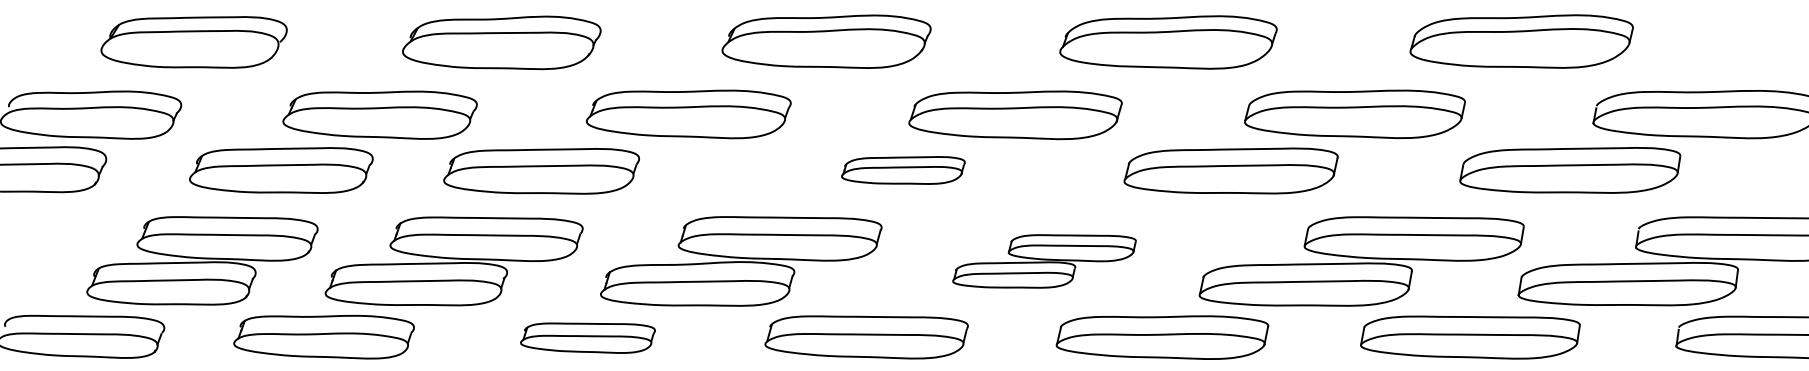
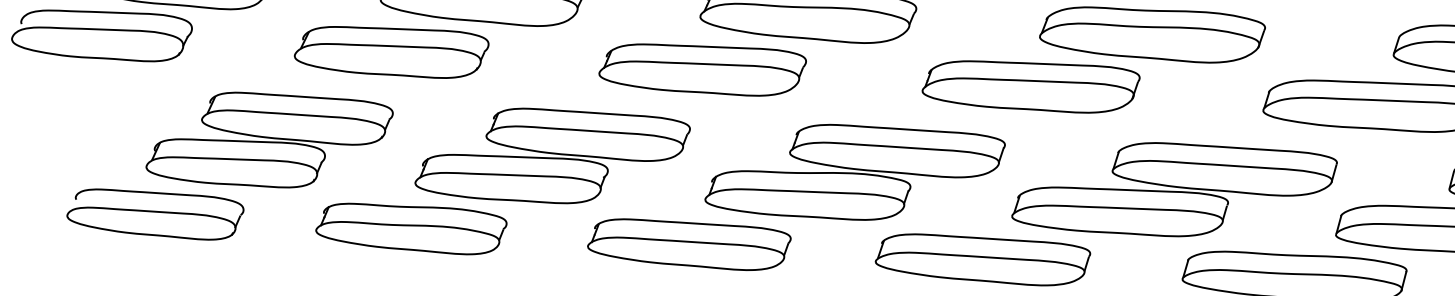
part: (281, 170) -> (391, 51), moved
part: (903, 170) -> (1031, 86), size x1.67
part: (541, 171) -> (702, 69), moved
part: (202, 260) -> (269, 140), moved
part: (1044, 261) -> (1174, 190), size x1.67
part: (587, 338) -> (688, 245), size x1.43

